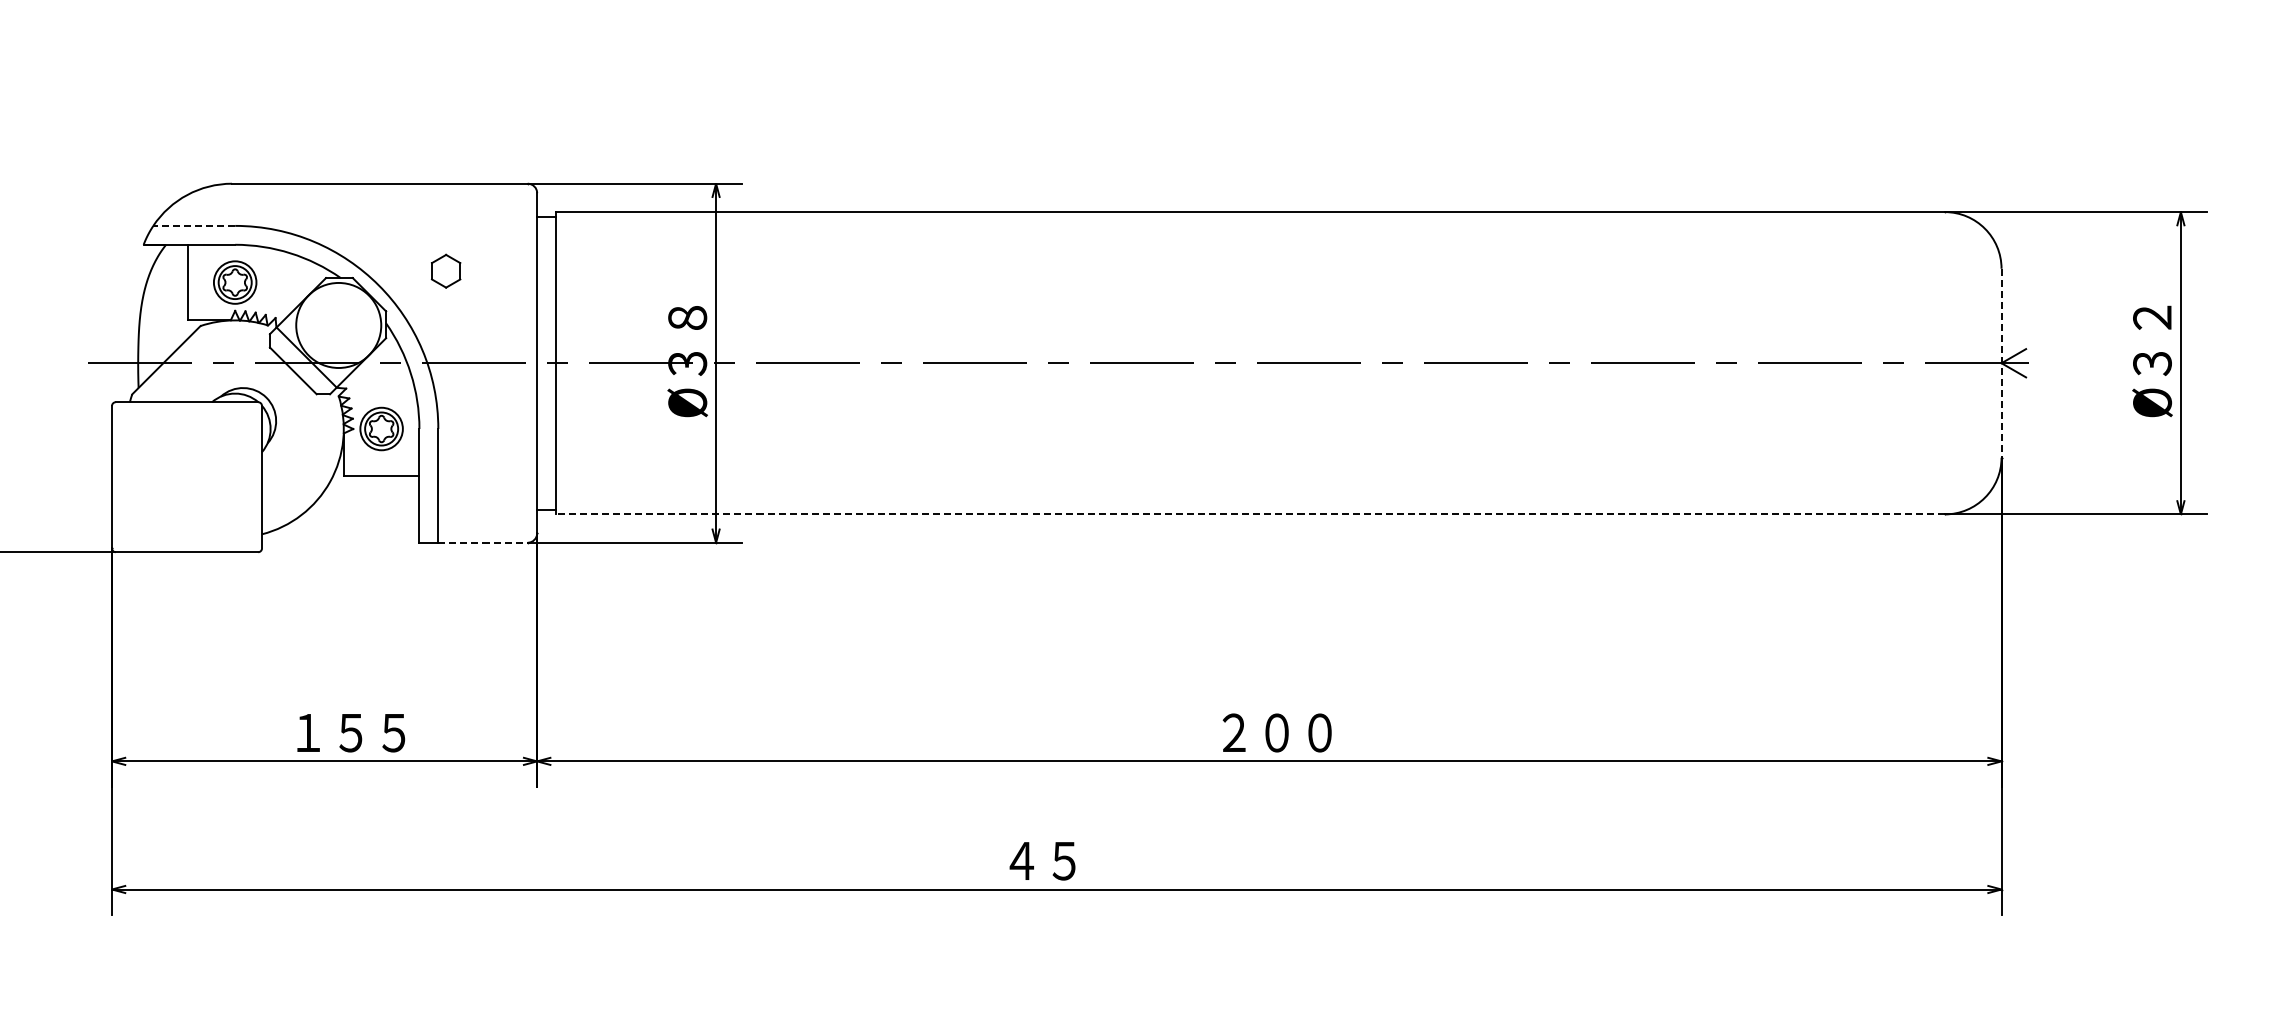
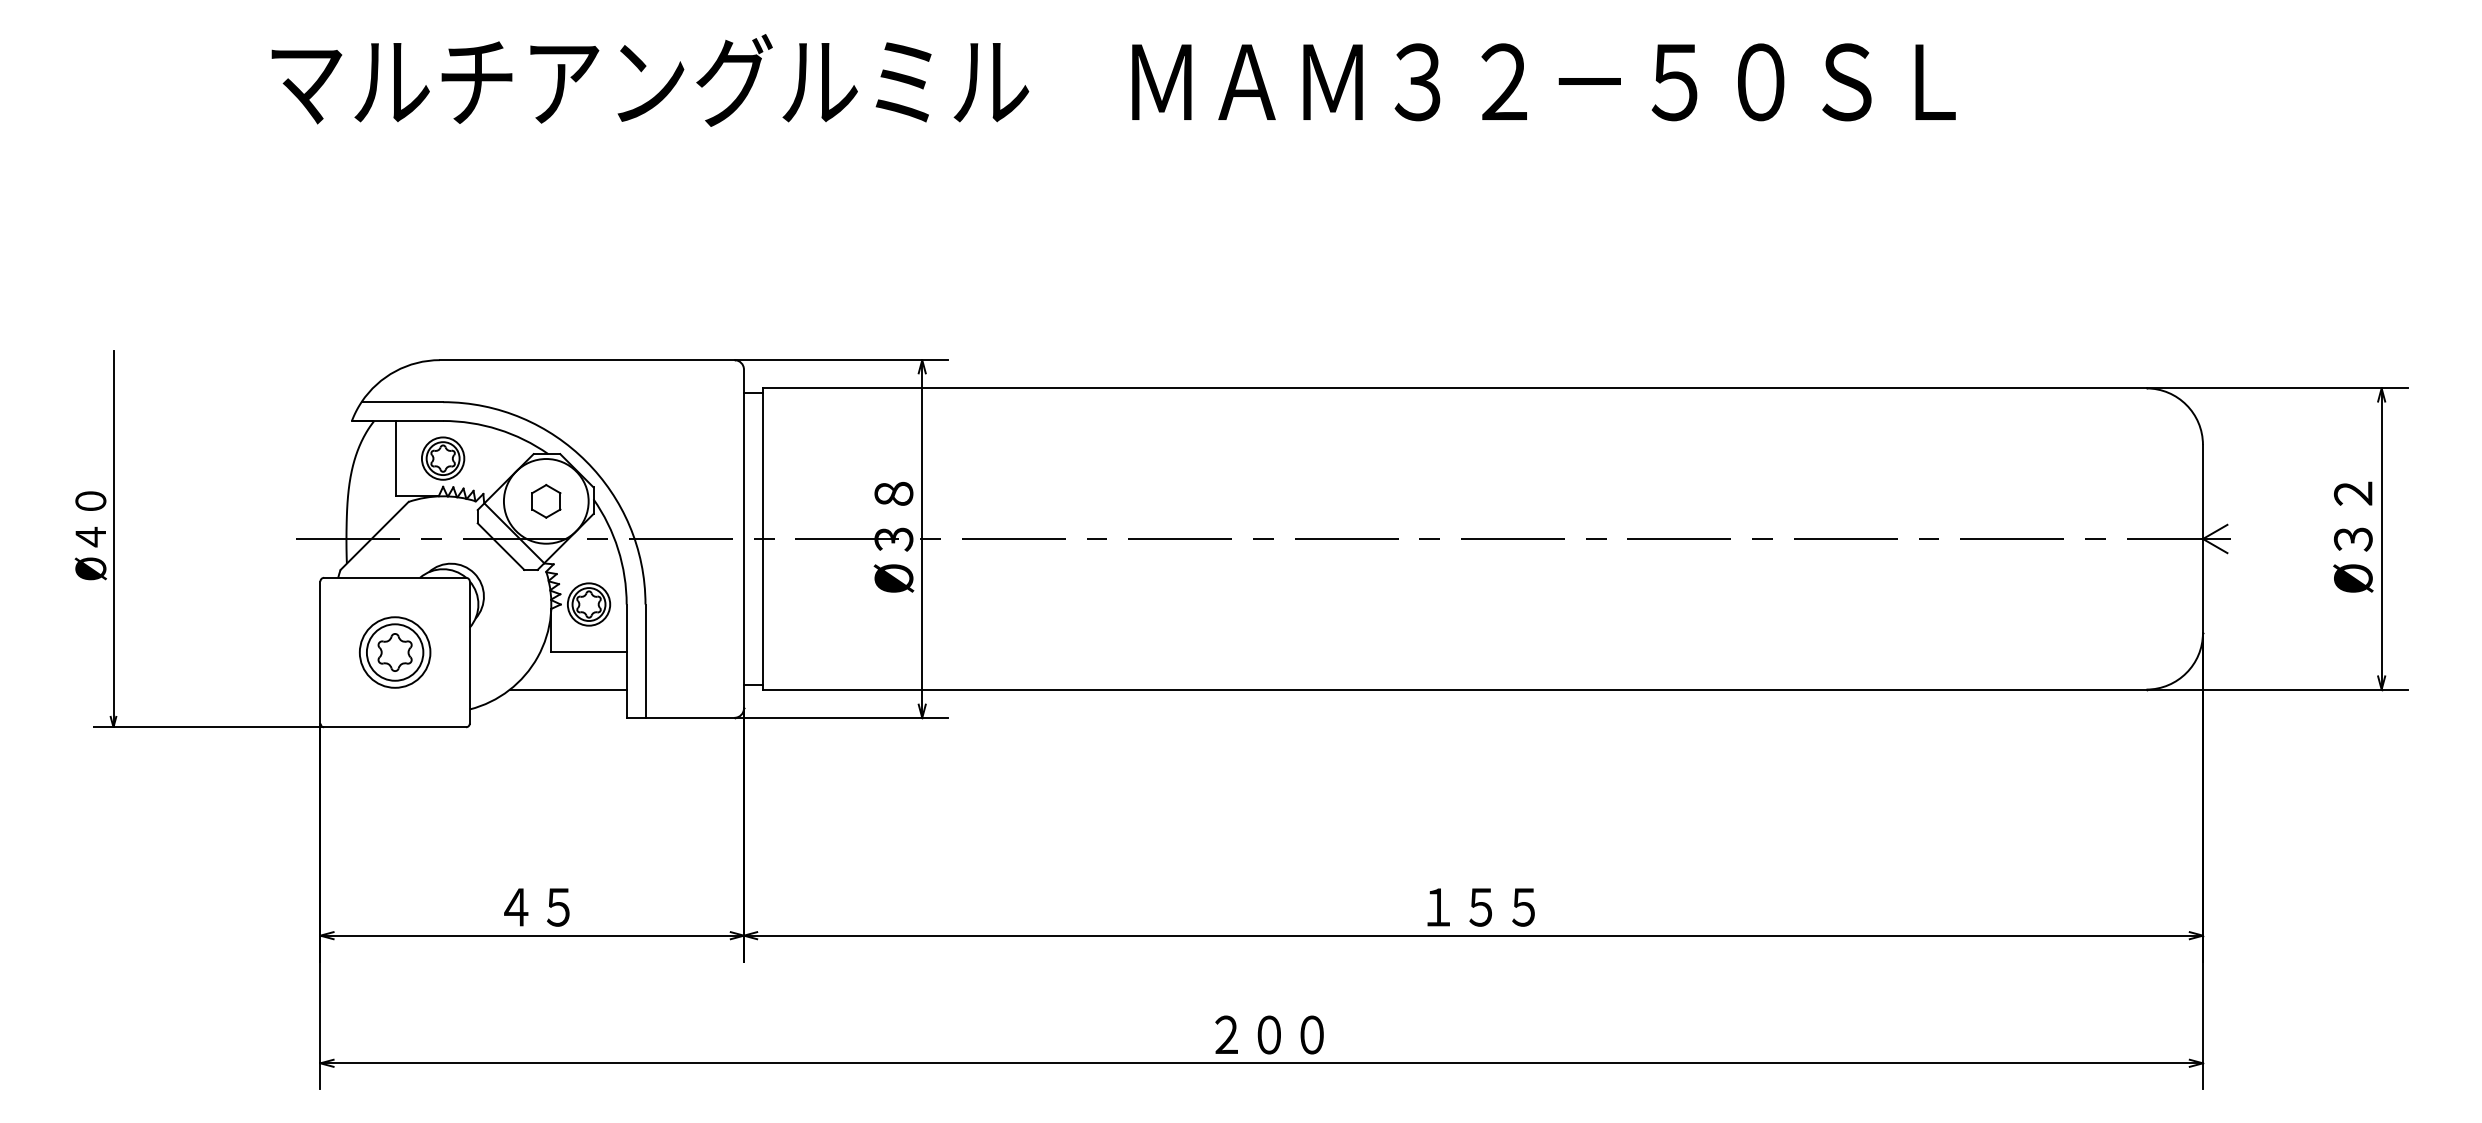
line: (194, 226) -> (402, 402), dashed -> solid
part: (446, 271) -> (546, 501), moved
line: (2001, 363) -> (2202, 539), dashed -> solid
part: (187, 477) -> (395, 652), added
line: (360, 514) -> (567, 689), added
line: (1250, 514) -> (1454, 689), dashed -> solid
line: (483, 542) -> (690, 717), dashed -> solid
text: (350, 733) -> (558, 907), １５５ -> ４５
text: (1277, 733) -> (1481, 907), ２００ -> １５５
text: (1063, 860) -> (1268, 1034), ４５ -> ２００

